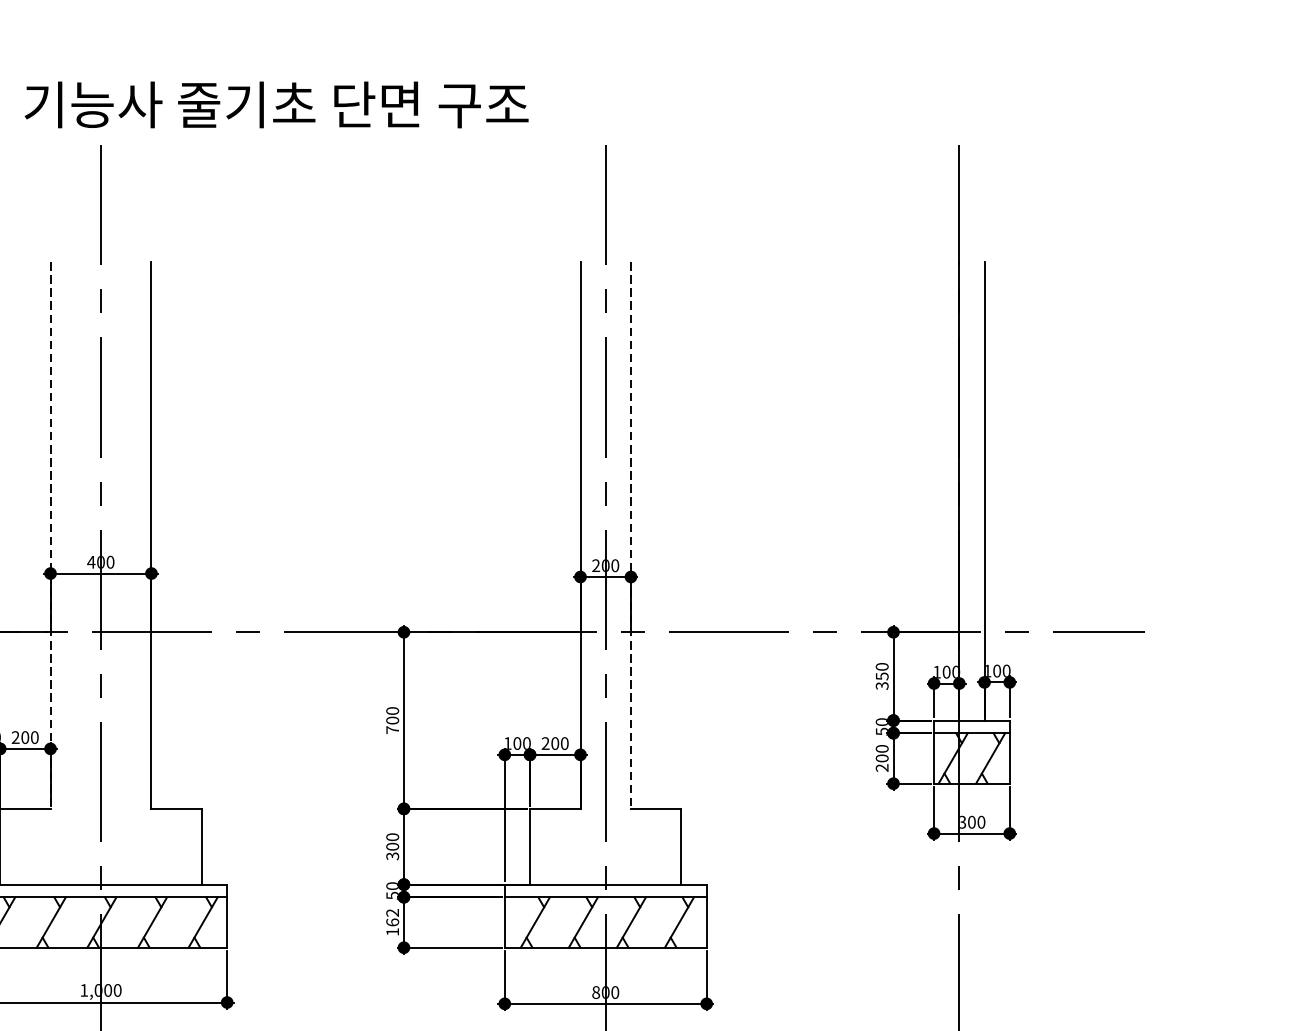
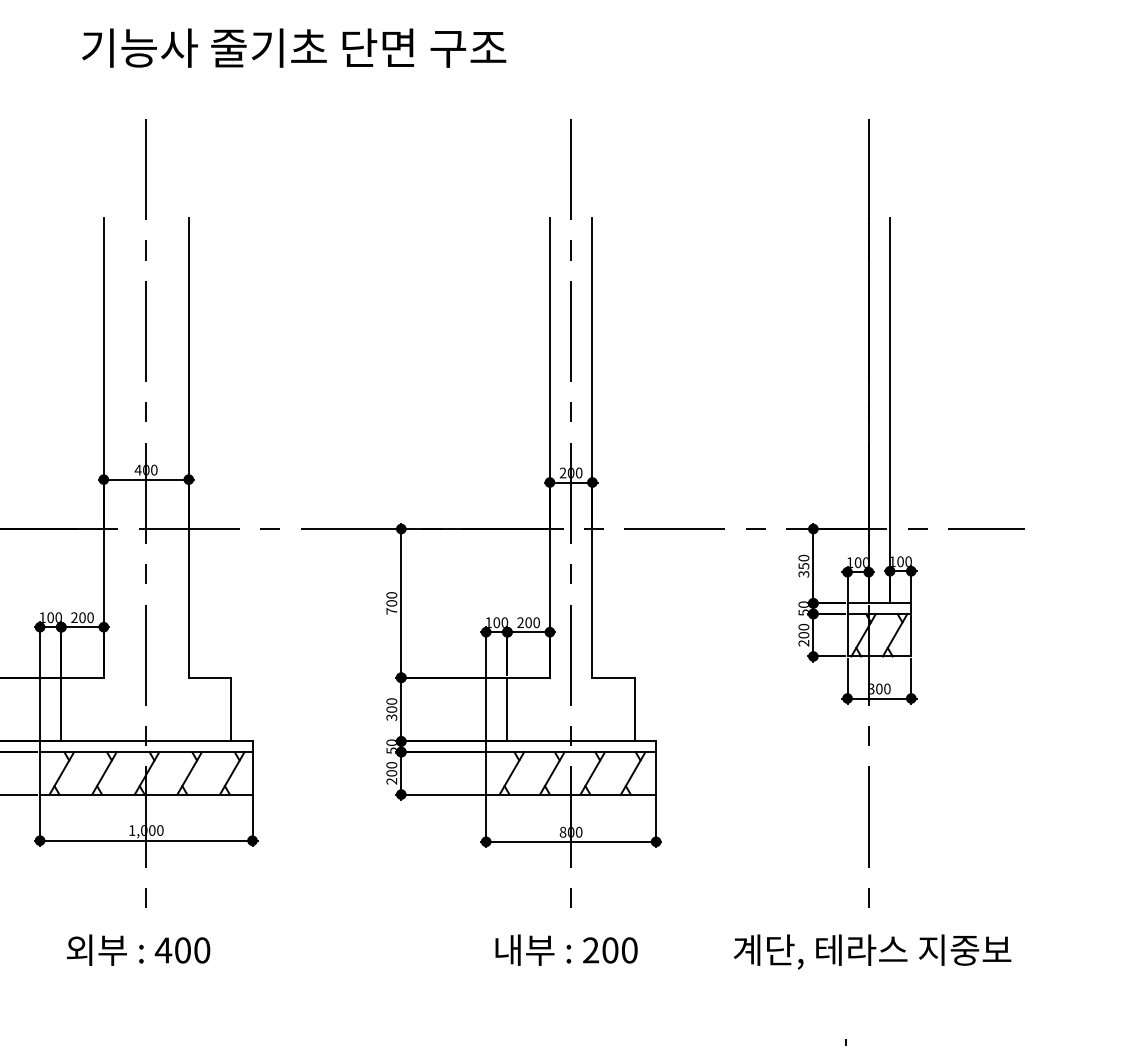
text: (277, 104) -> (294, 47), moved
line: (50, 536) -> (103, 448), dashed -> solid
line: (631, 536) -> (592, 448), dashed -> solid
text: (392, 922) -> (391, 773), 162 -> 200

